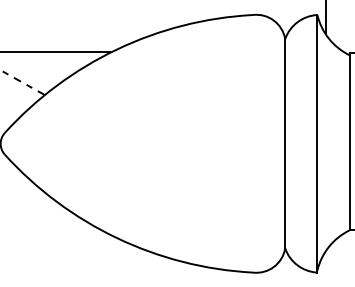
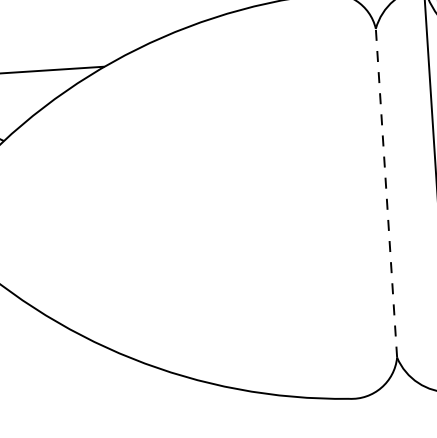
line: (285, 143) -> (386, 192), solid -> dashed

